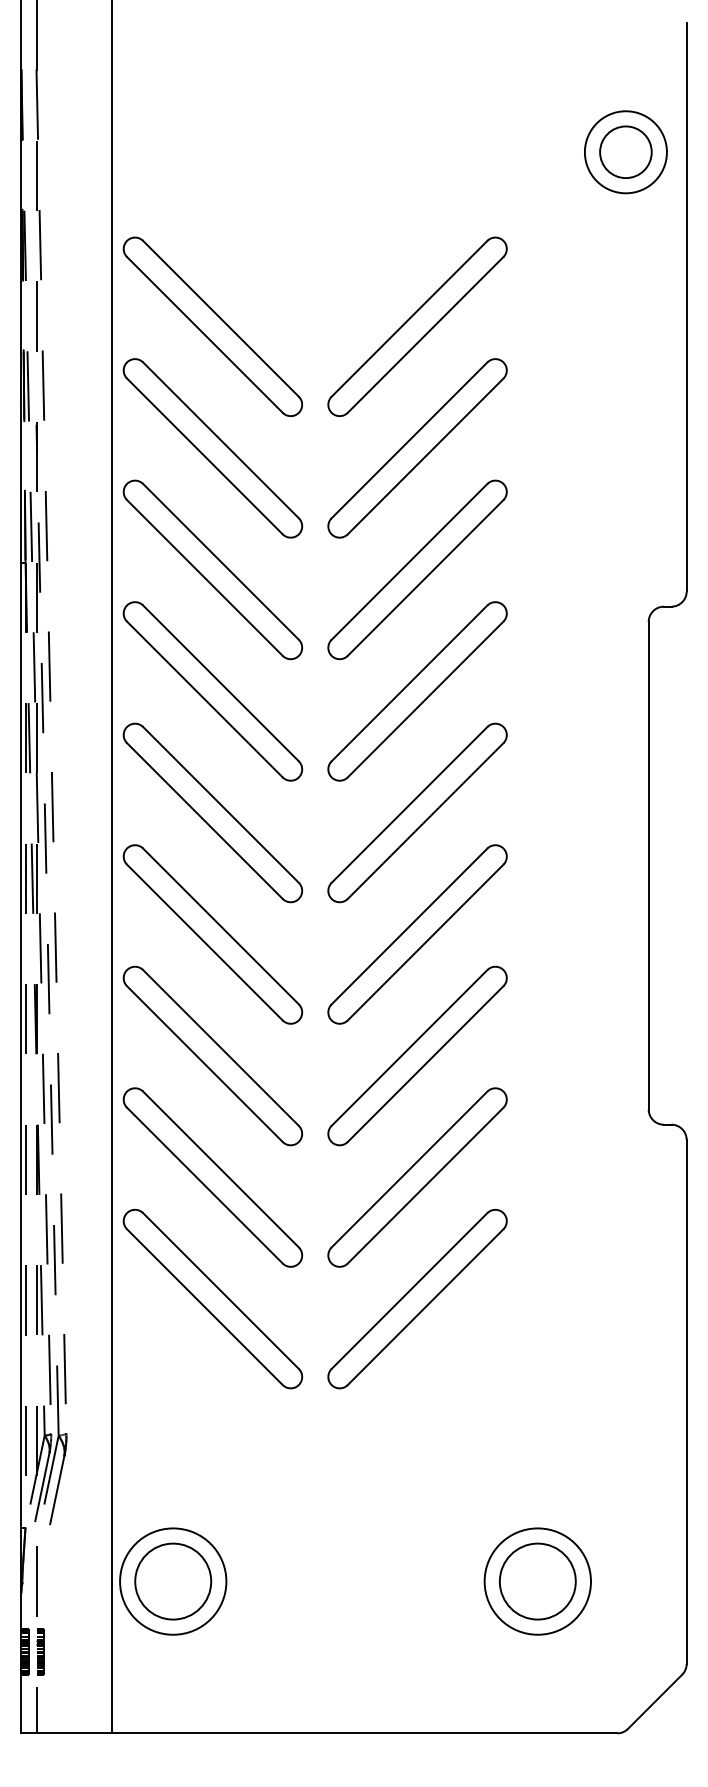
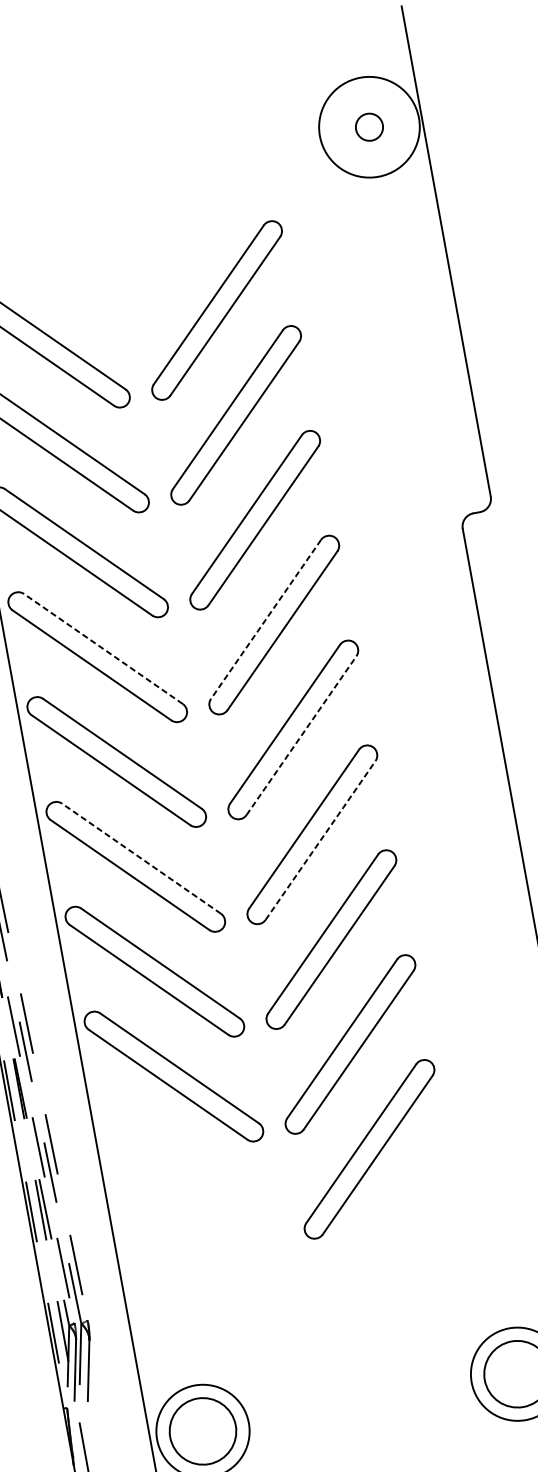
circle: (625, 152) -> (369, 127), size x0.6
circle: (625, 152) -> (369, 127), size x1.4
line: (220, 683) -> (102, 649), solid -> dashed
line: (409, 683) -> (266, 619), solid -> dashed
line: (426, 820) -> (302, 735), solid -> dashed
line: (220, 926) -> (141, 858), solid -> dashed
line: (426, 942) -> (321, 840), solid -> dashed
part: (212, 1299) -> (192, 1181), removed

